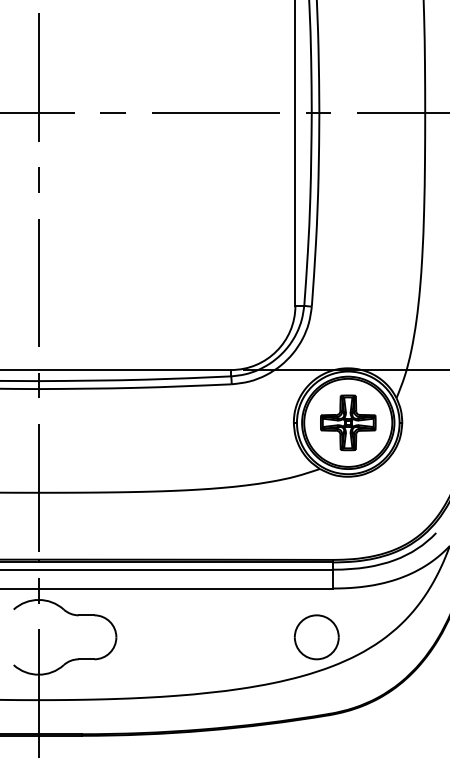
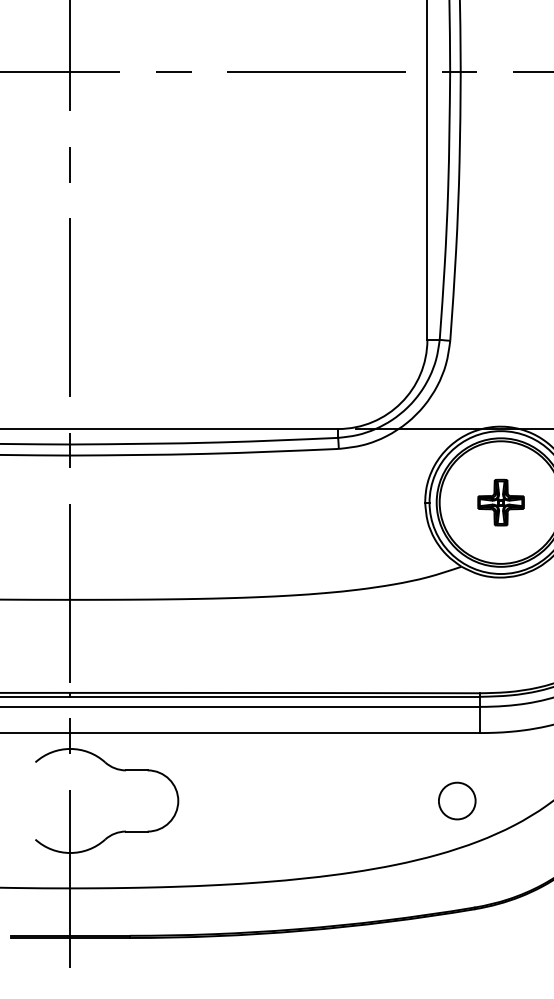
part: (348, 422) -> (501, 502), size x0.6
part: (316, 637) -> (456, 801), size x0.6

